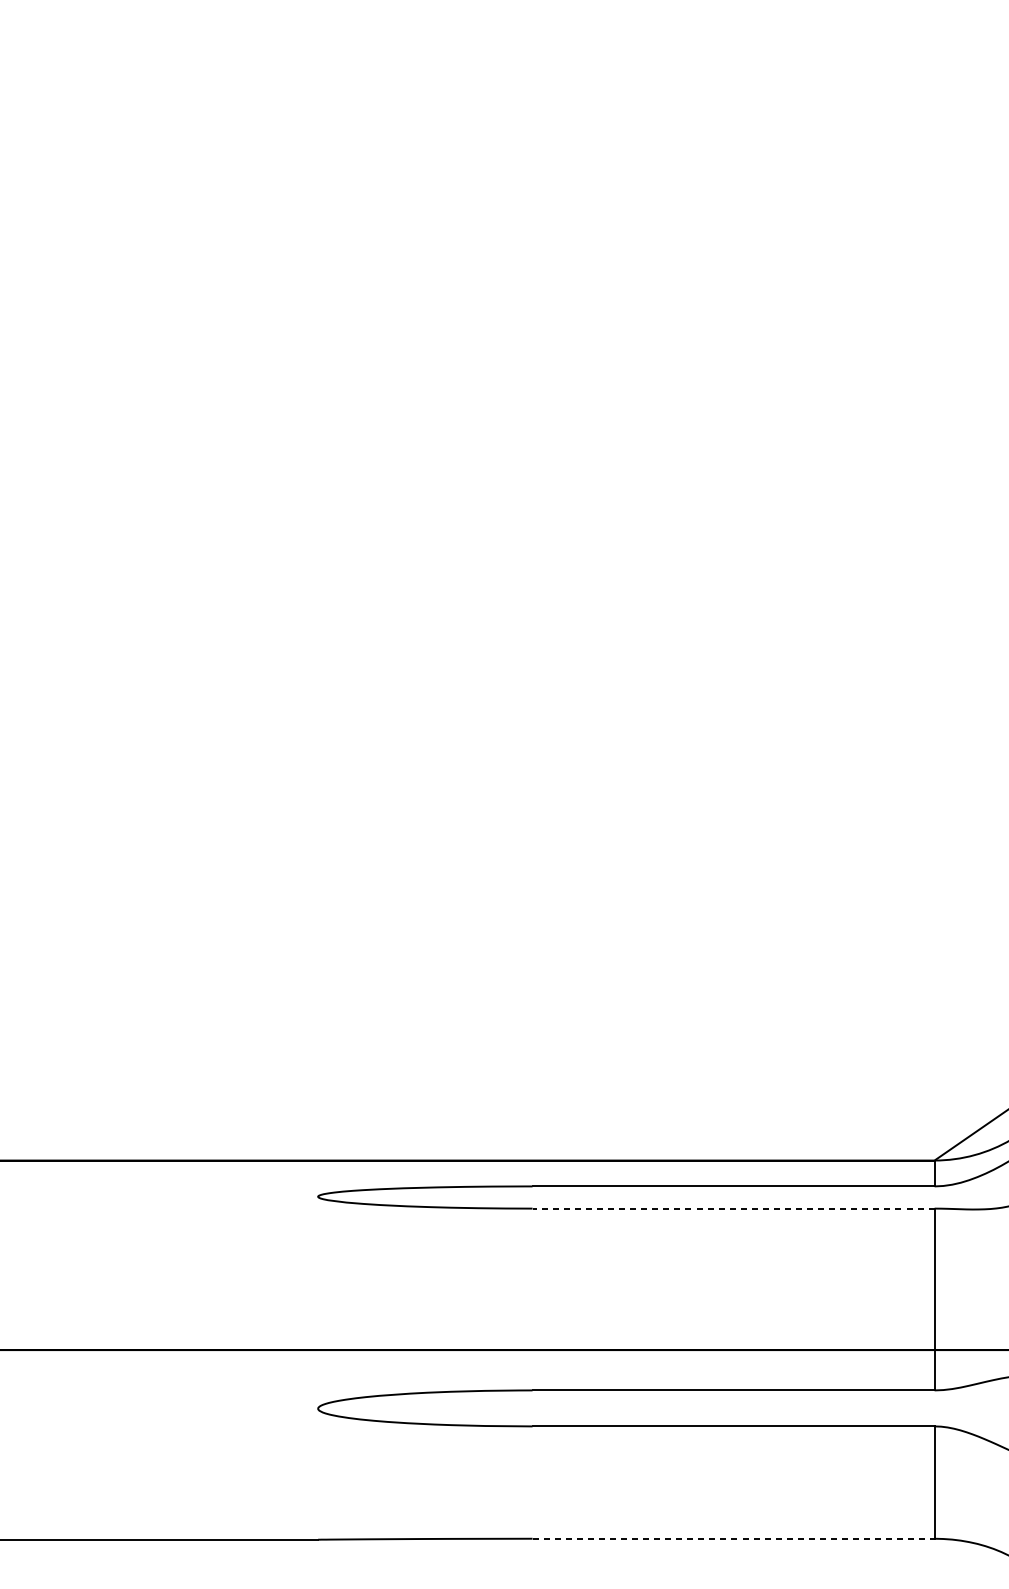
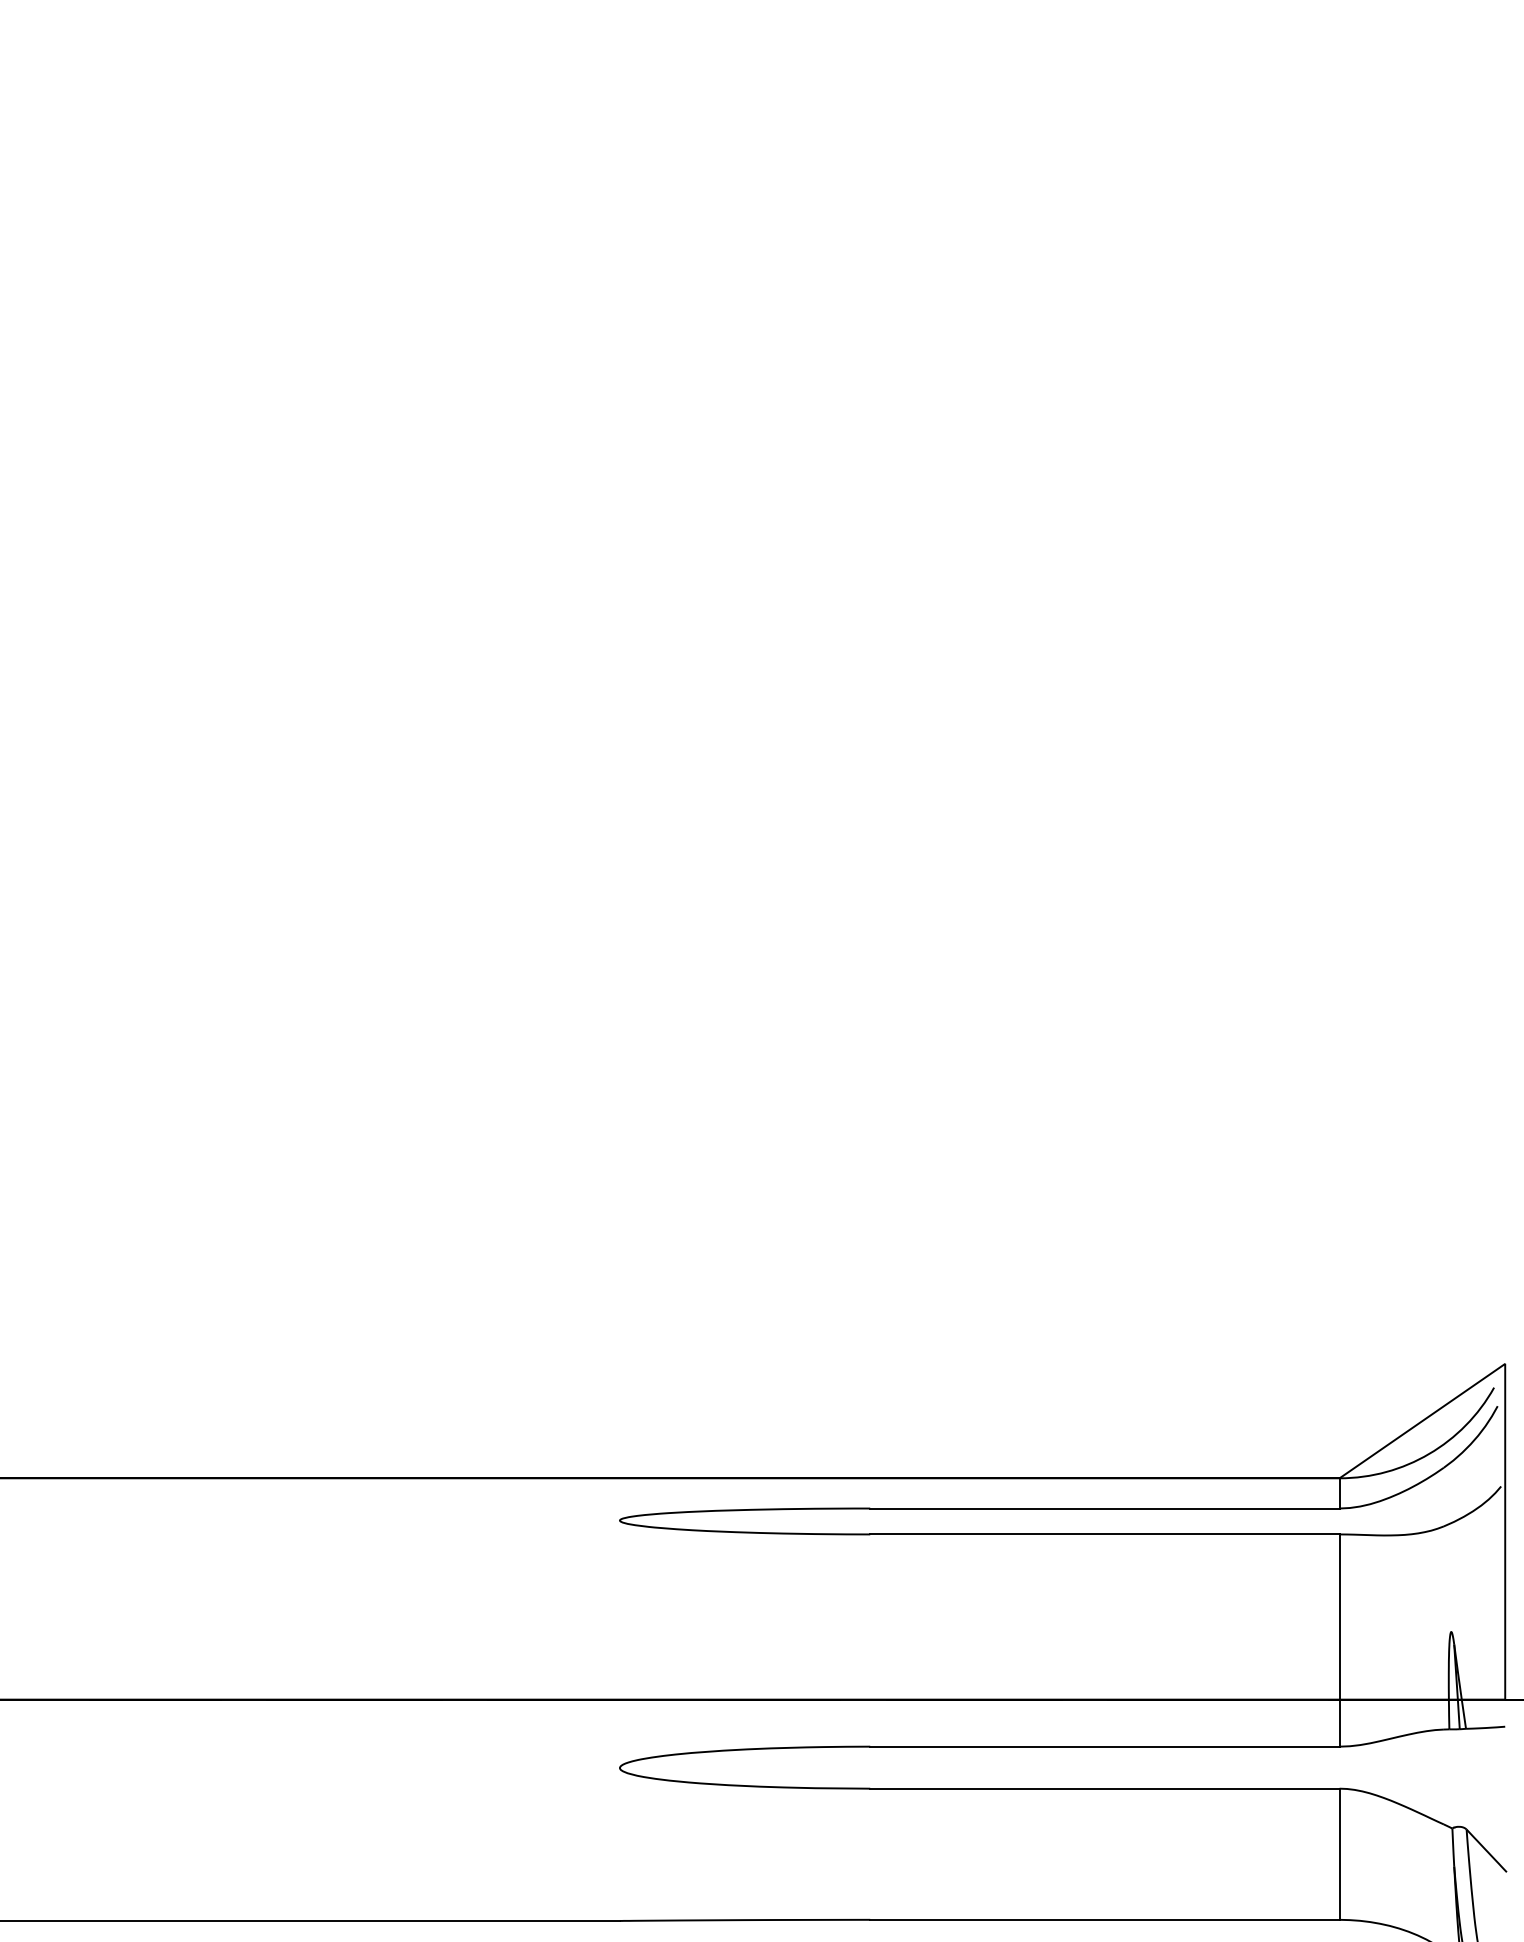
line: (733, 1208) -> (1104, 1534), dashed -> solid
line: (733, 1538) -> (1104, 1919), dashed -> solid

